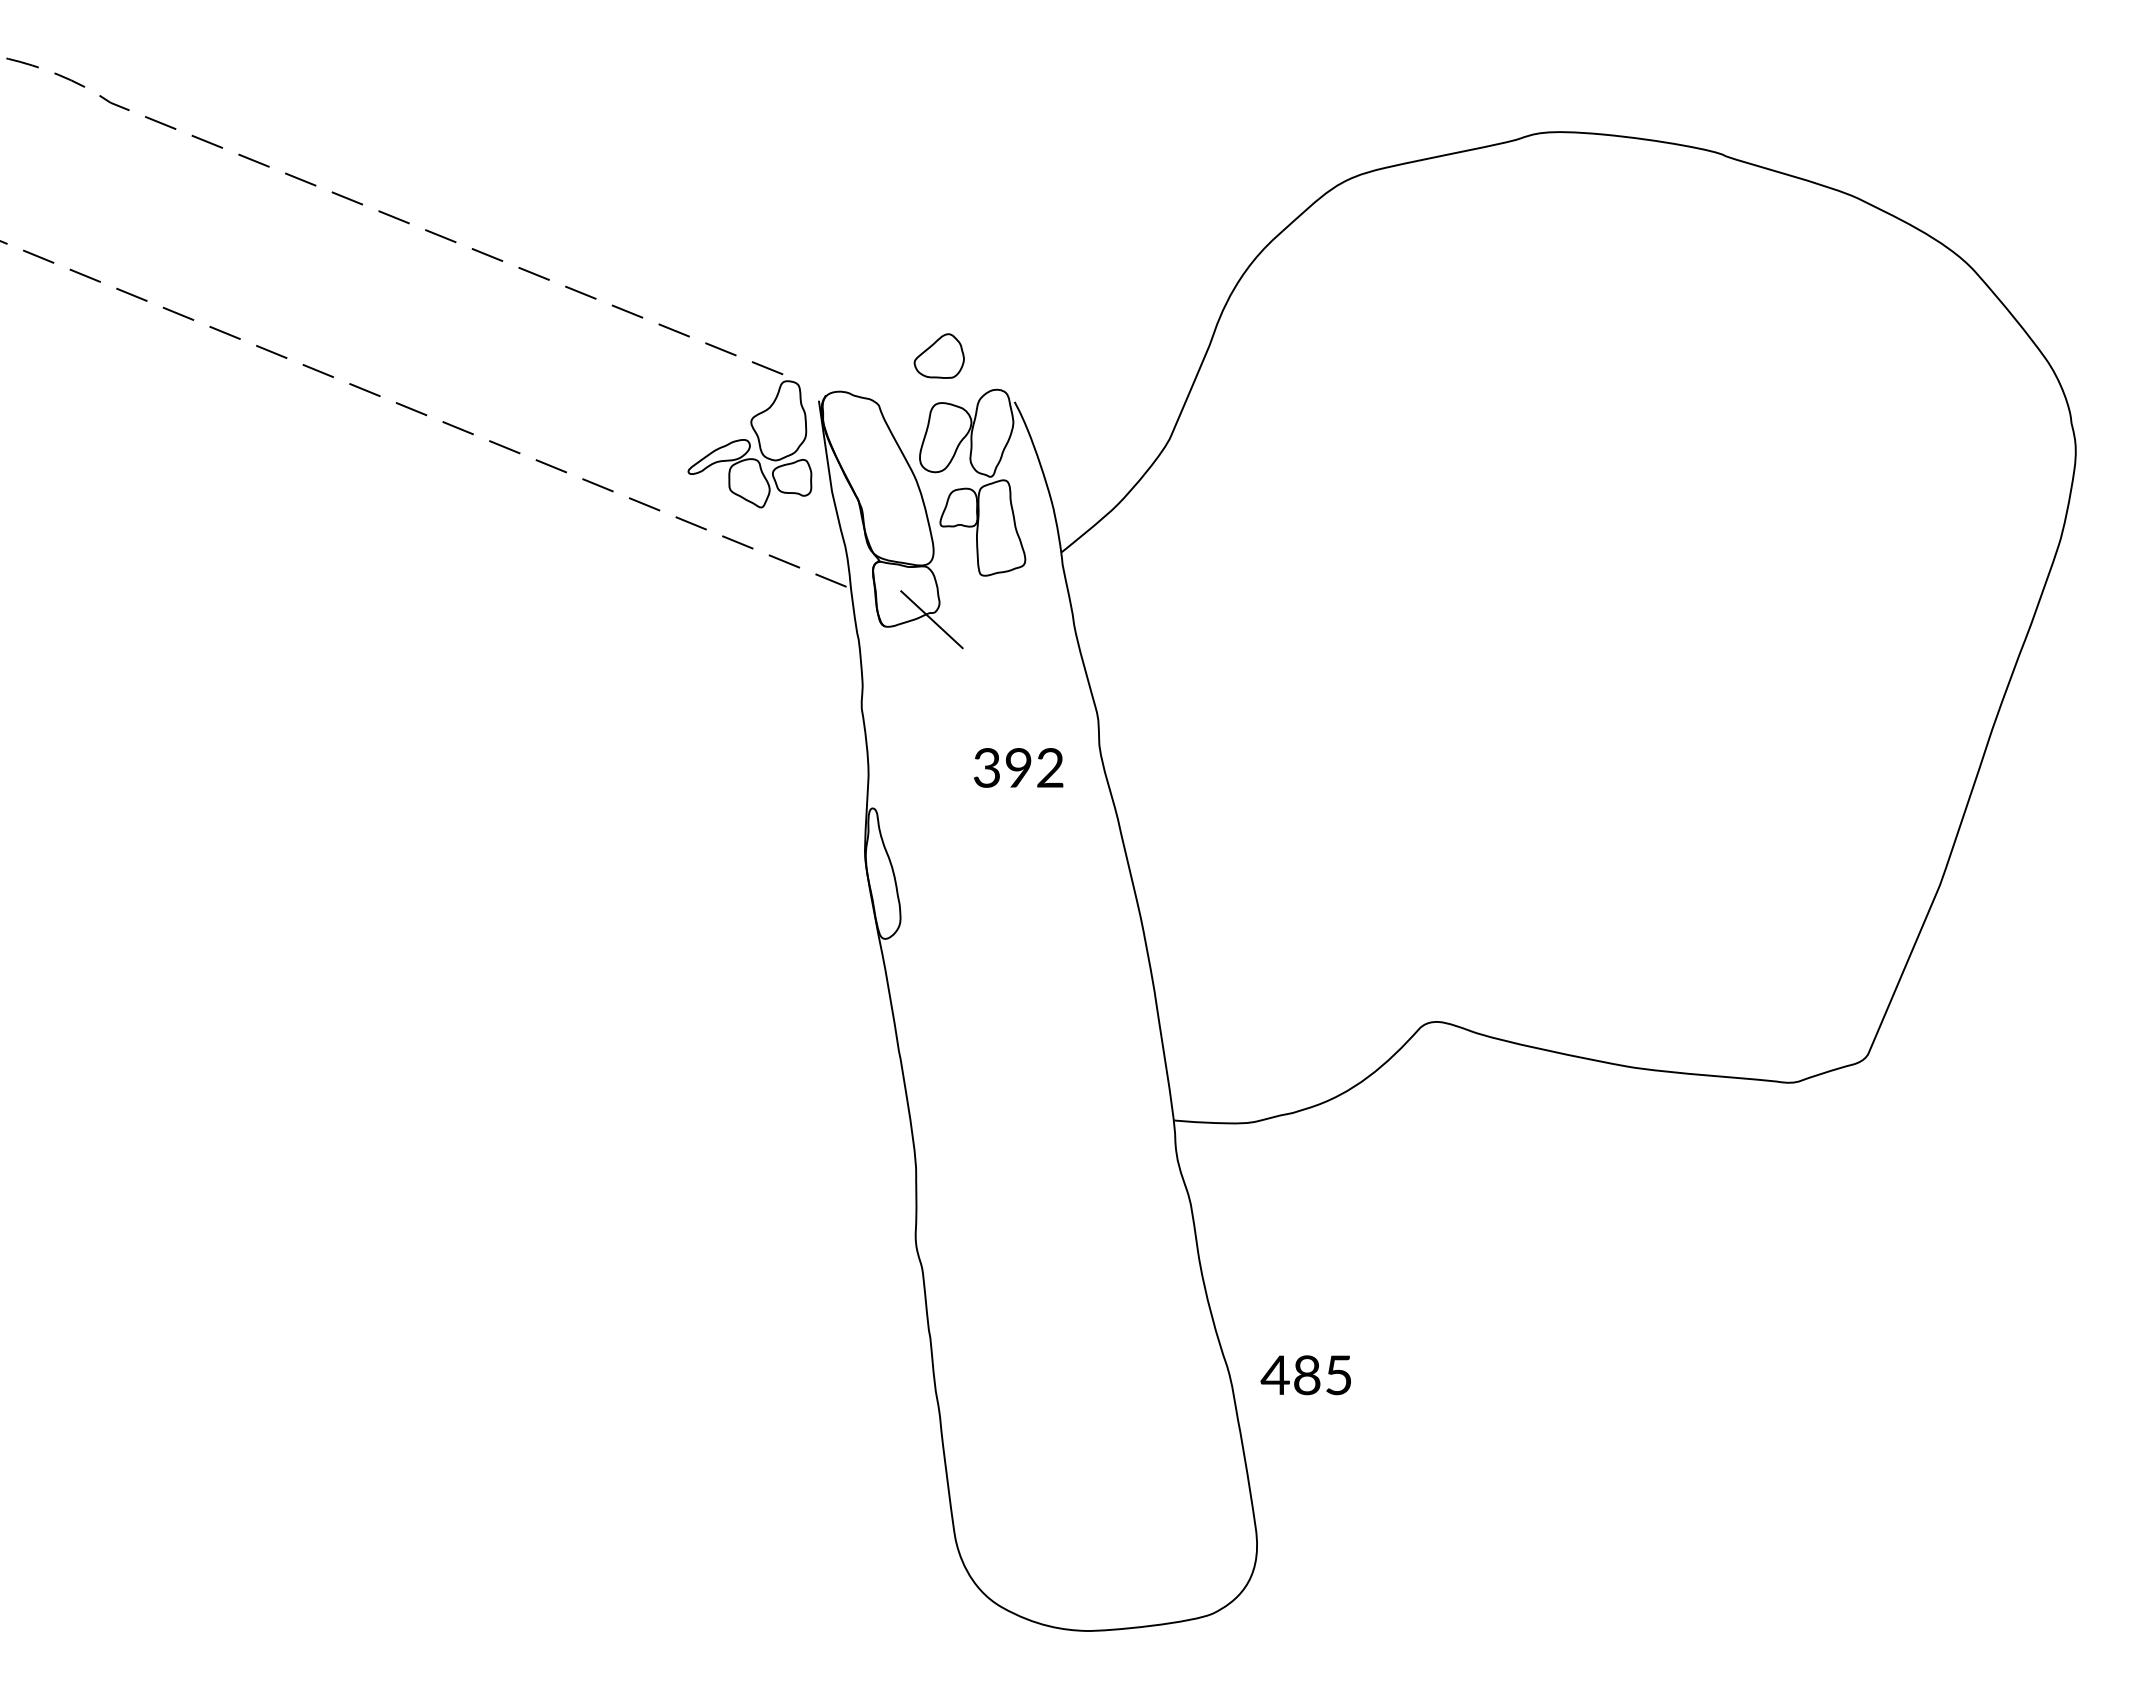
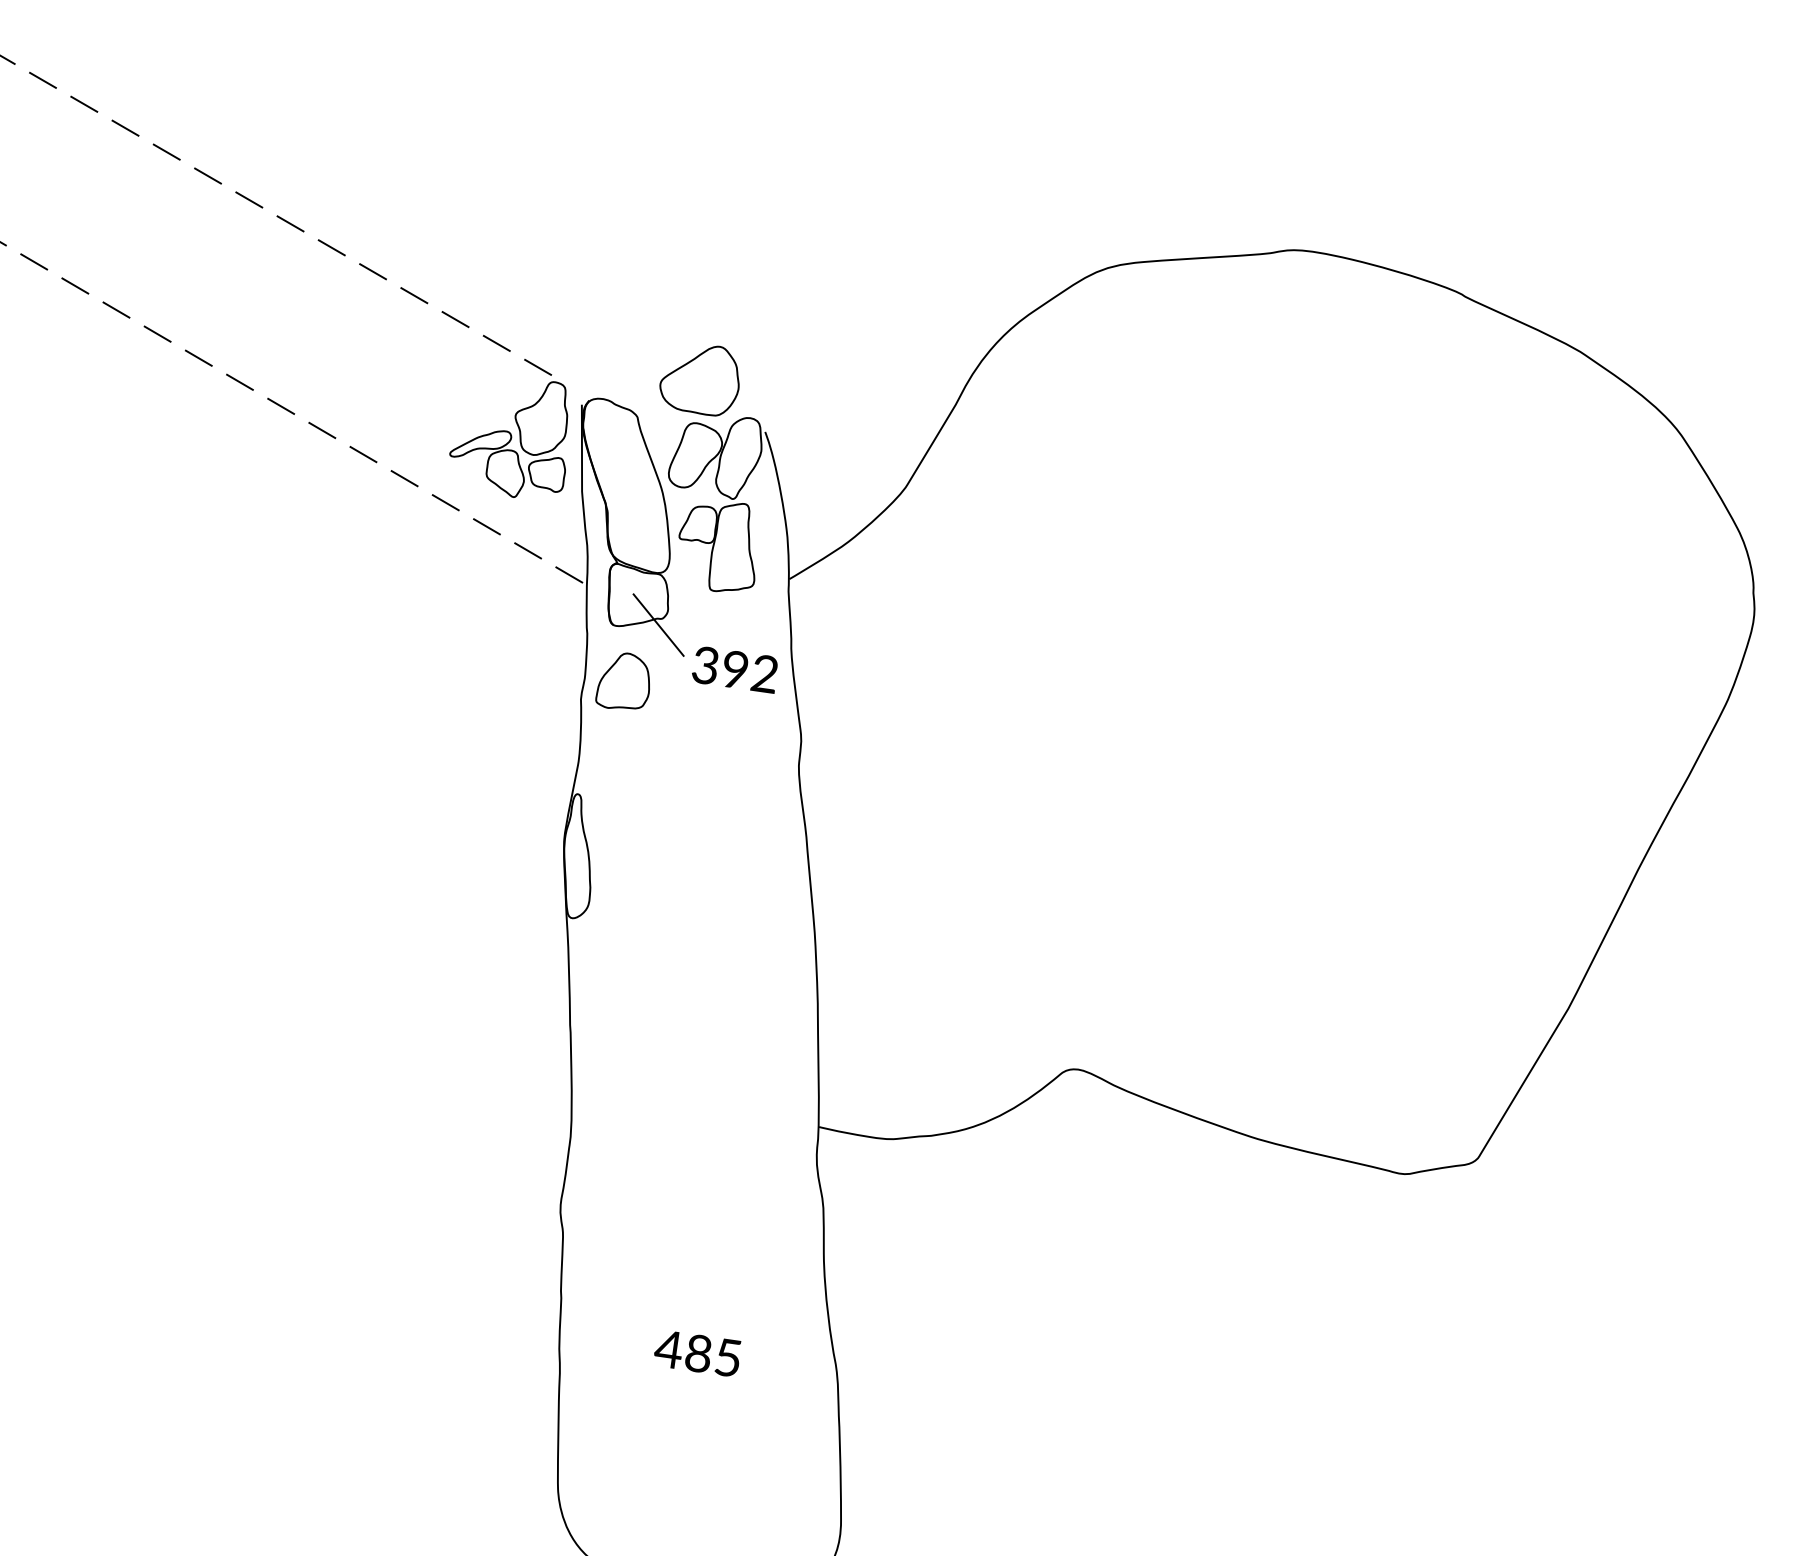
part: (939, 355) -> (700, 378), size x1.67
part: (904, 683) -> (624, 681), added
text: (1018, 767) -> (735, 669), moved
text: (1305, 1375) -> (697, 1353), moved

